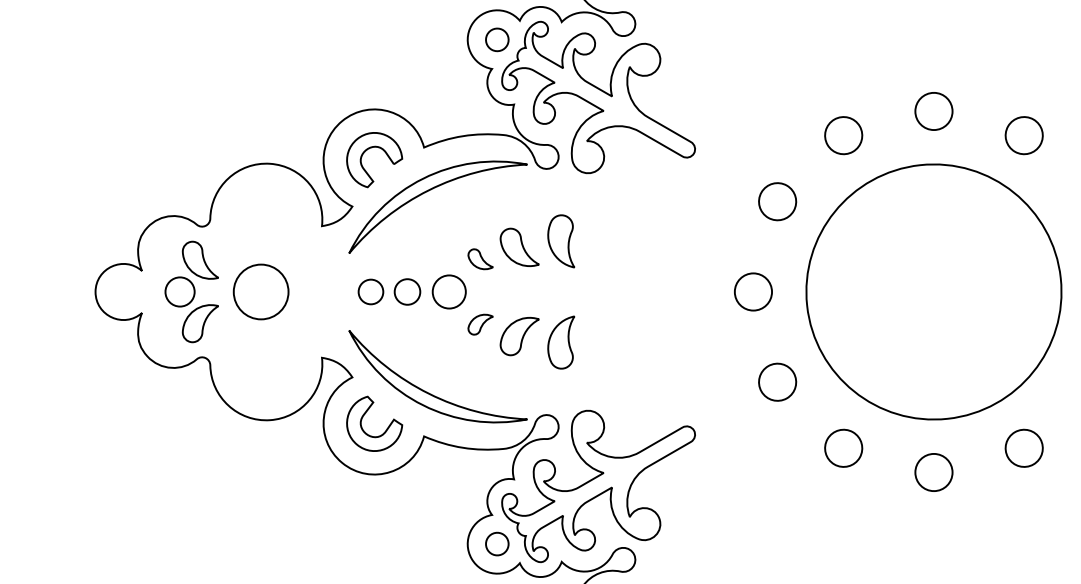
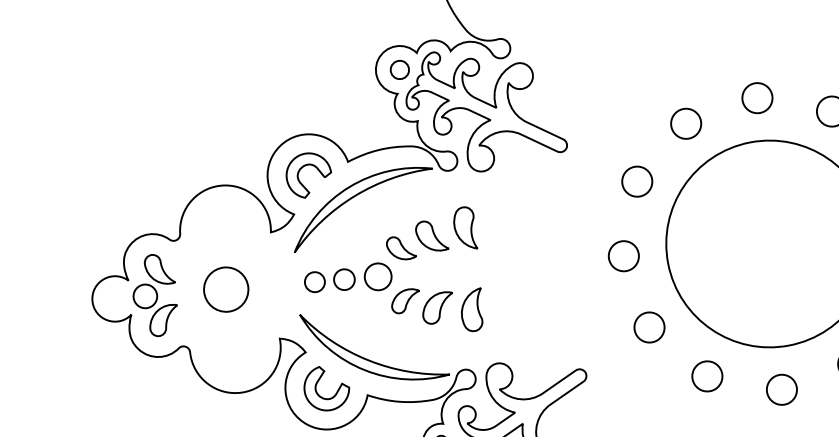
part: (480, 259) -> (401, 248), size x1.43
part: (191, 291) -> (154, 295), moved
part: (480, 324) -> (405, 301), size x1.43

